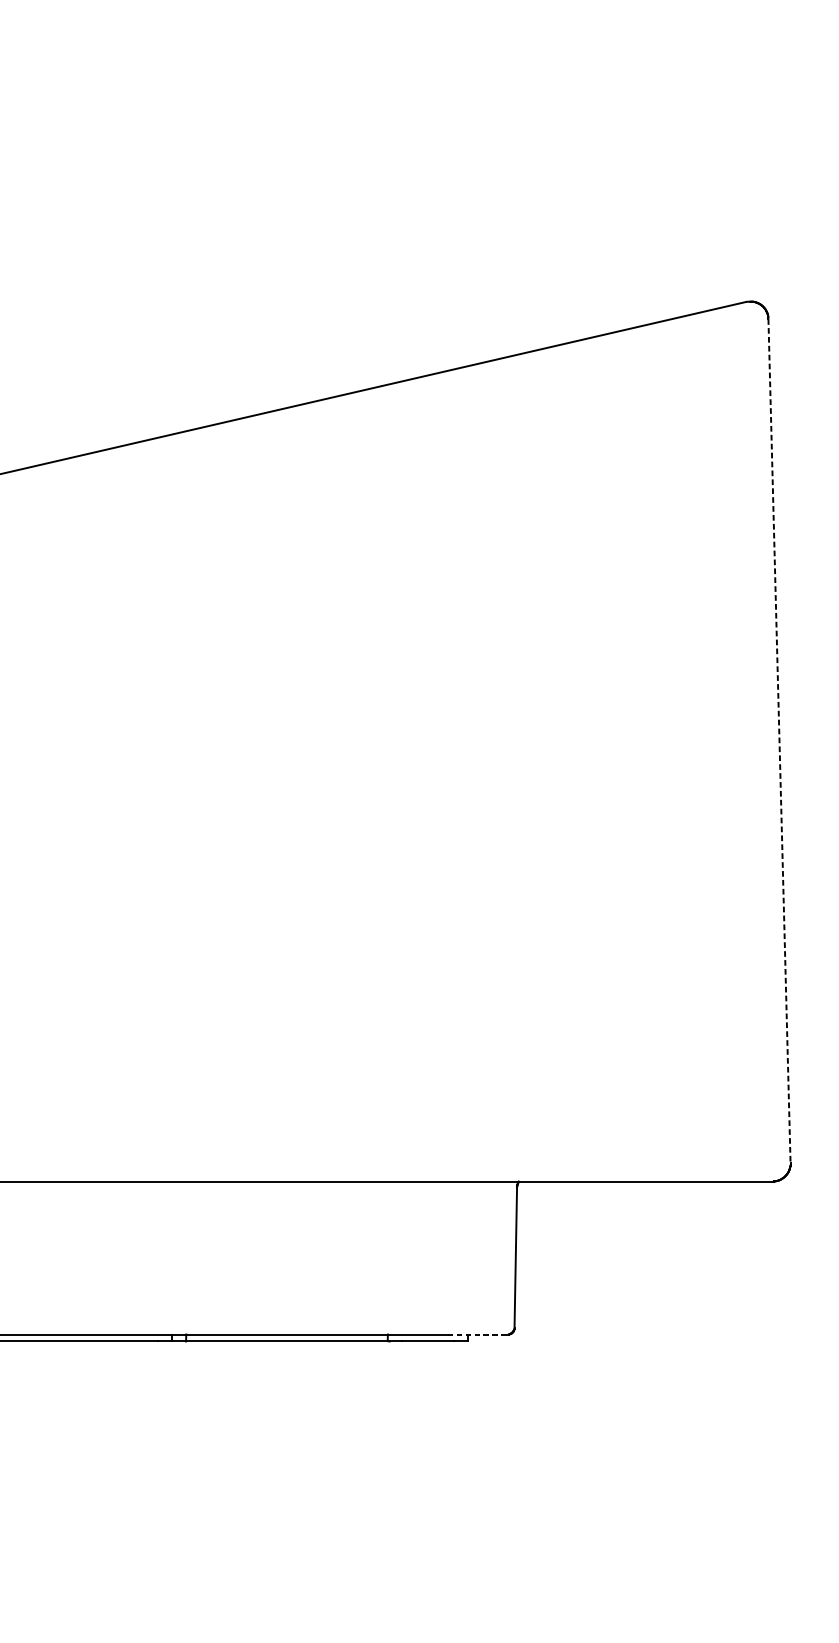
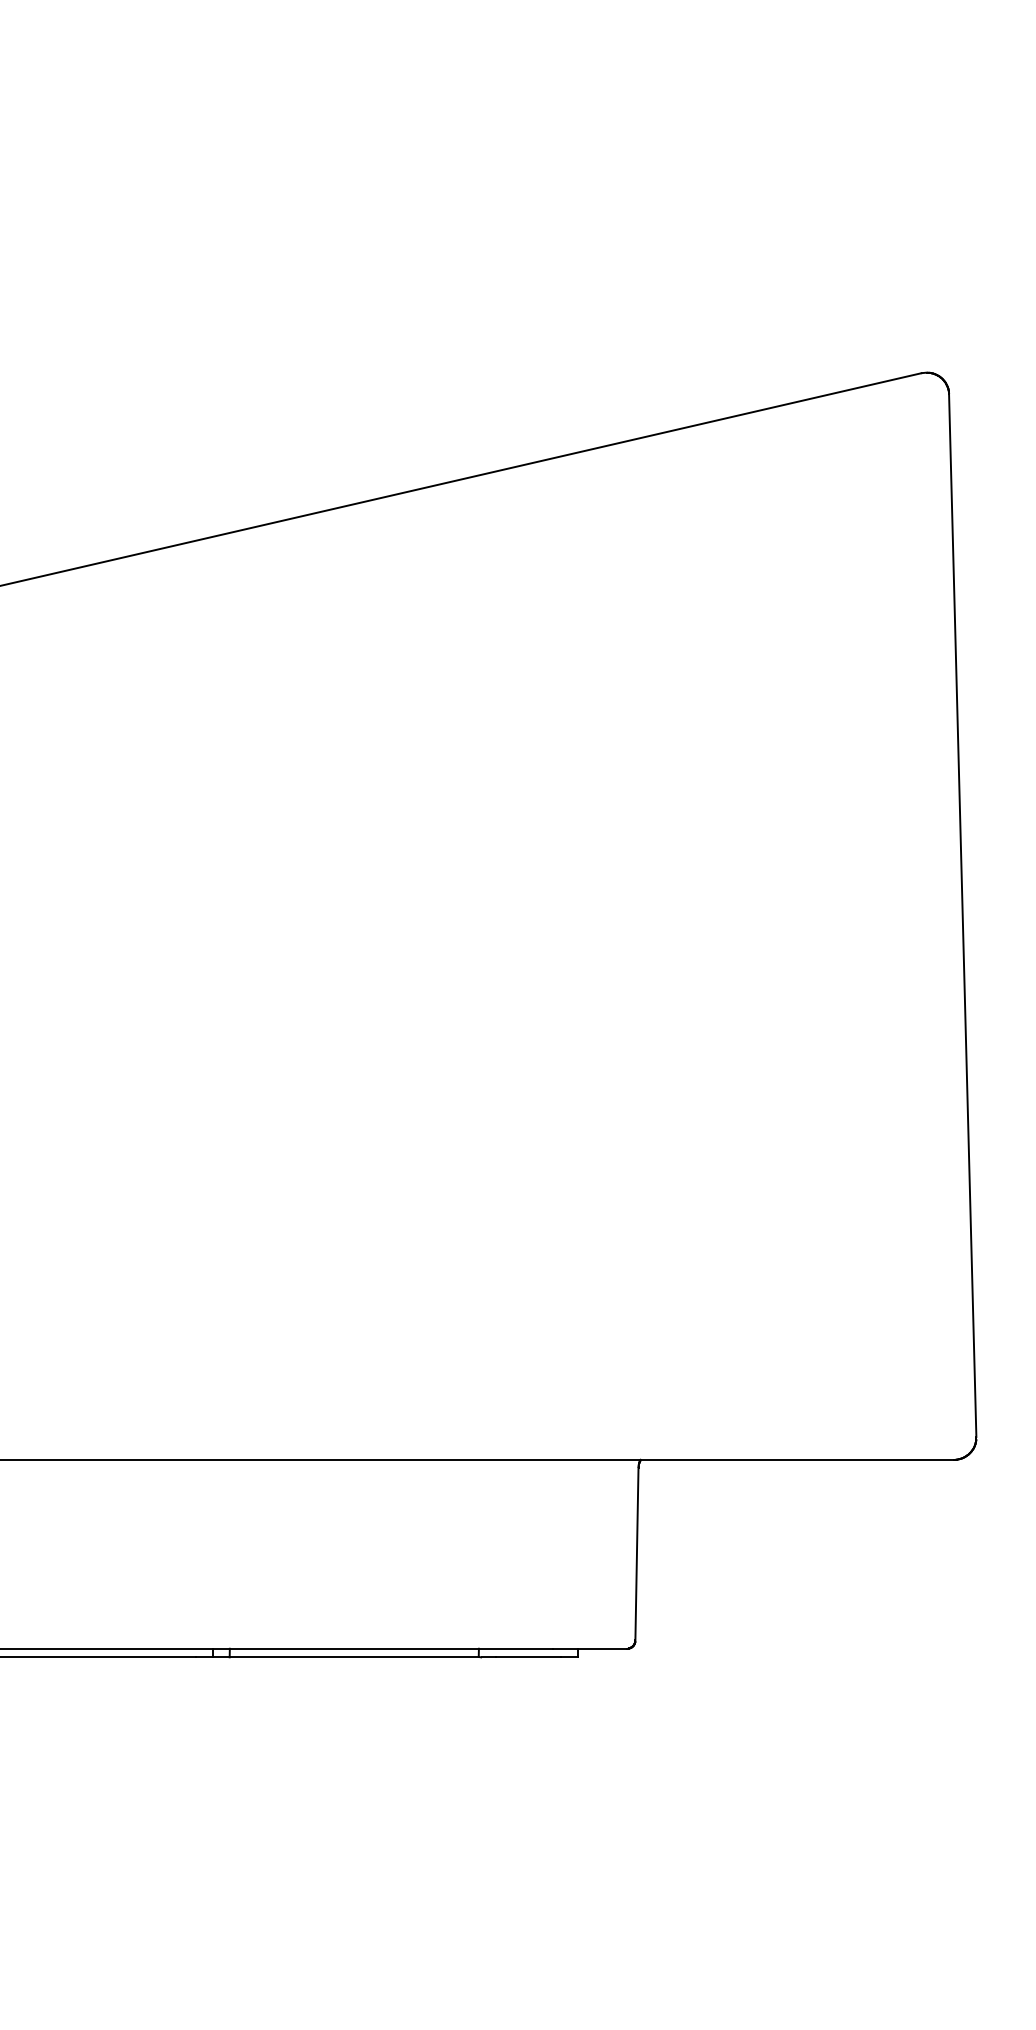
line: (779, 741) -> (962, 916), dashed -> solid
line: (477, 1334) -> (589, 1648), dashed -> solid

